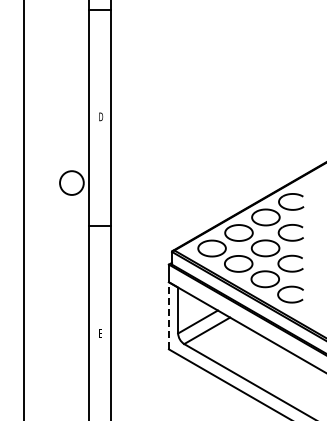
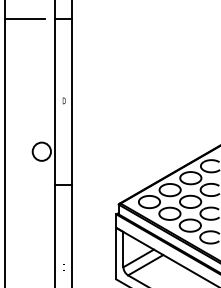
line: (50, 10) -> (25, 19), added
line: (168, 315) -> (116, 253), dashed -> solid

